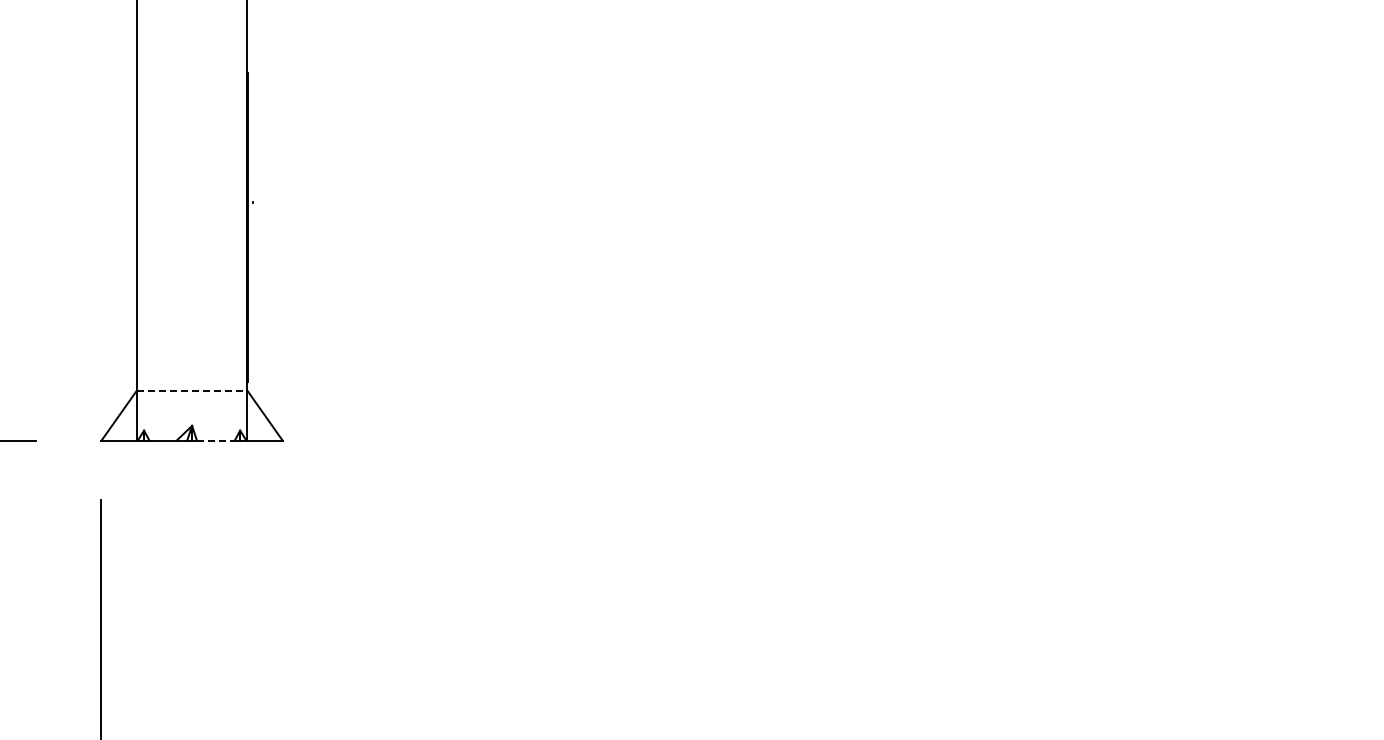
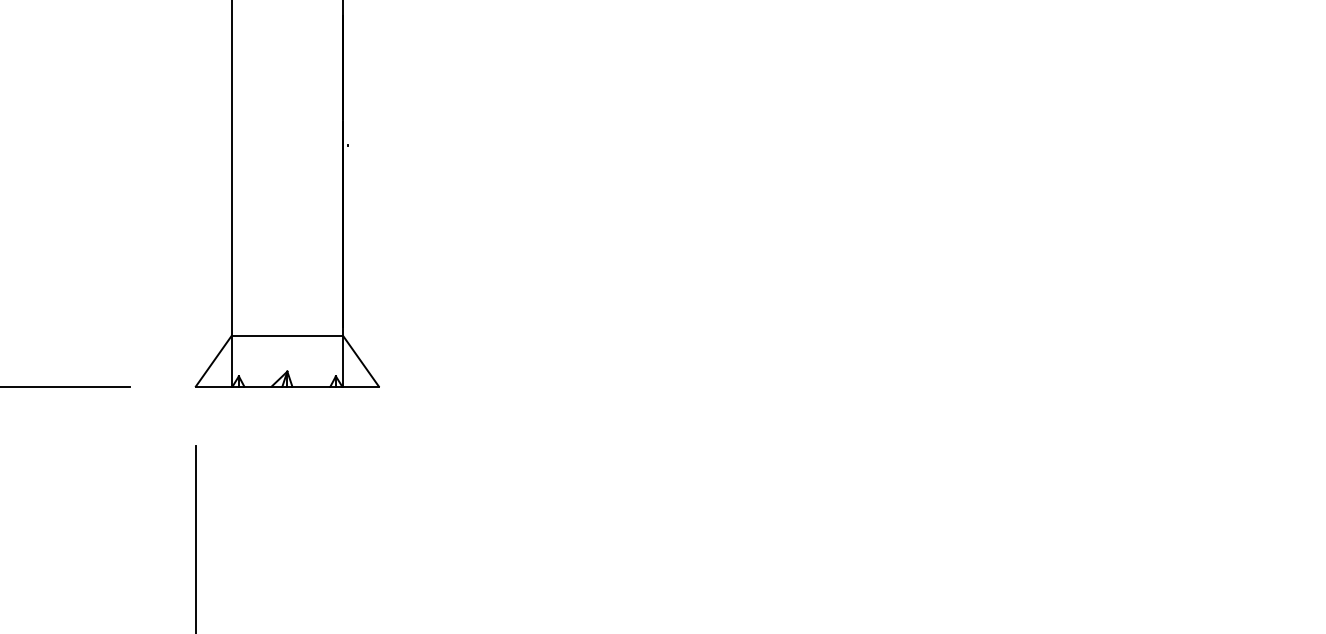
line: (192, 390) -> (287, 335), dashed -> solid
line: (215, 440) -> (311, 386), dashed -> solid

